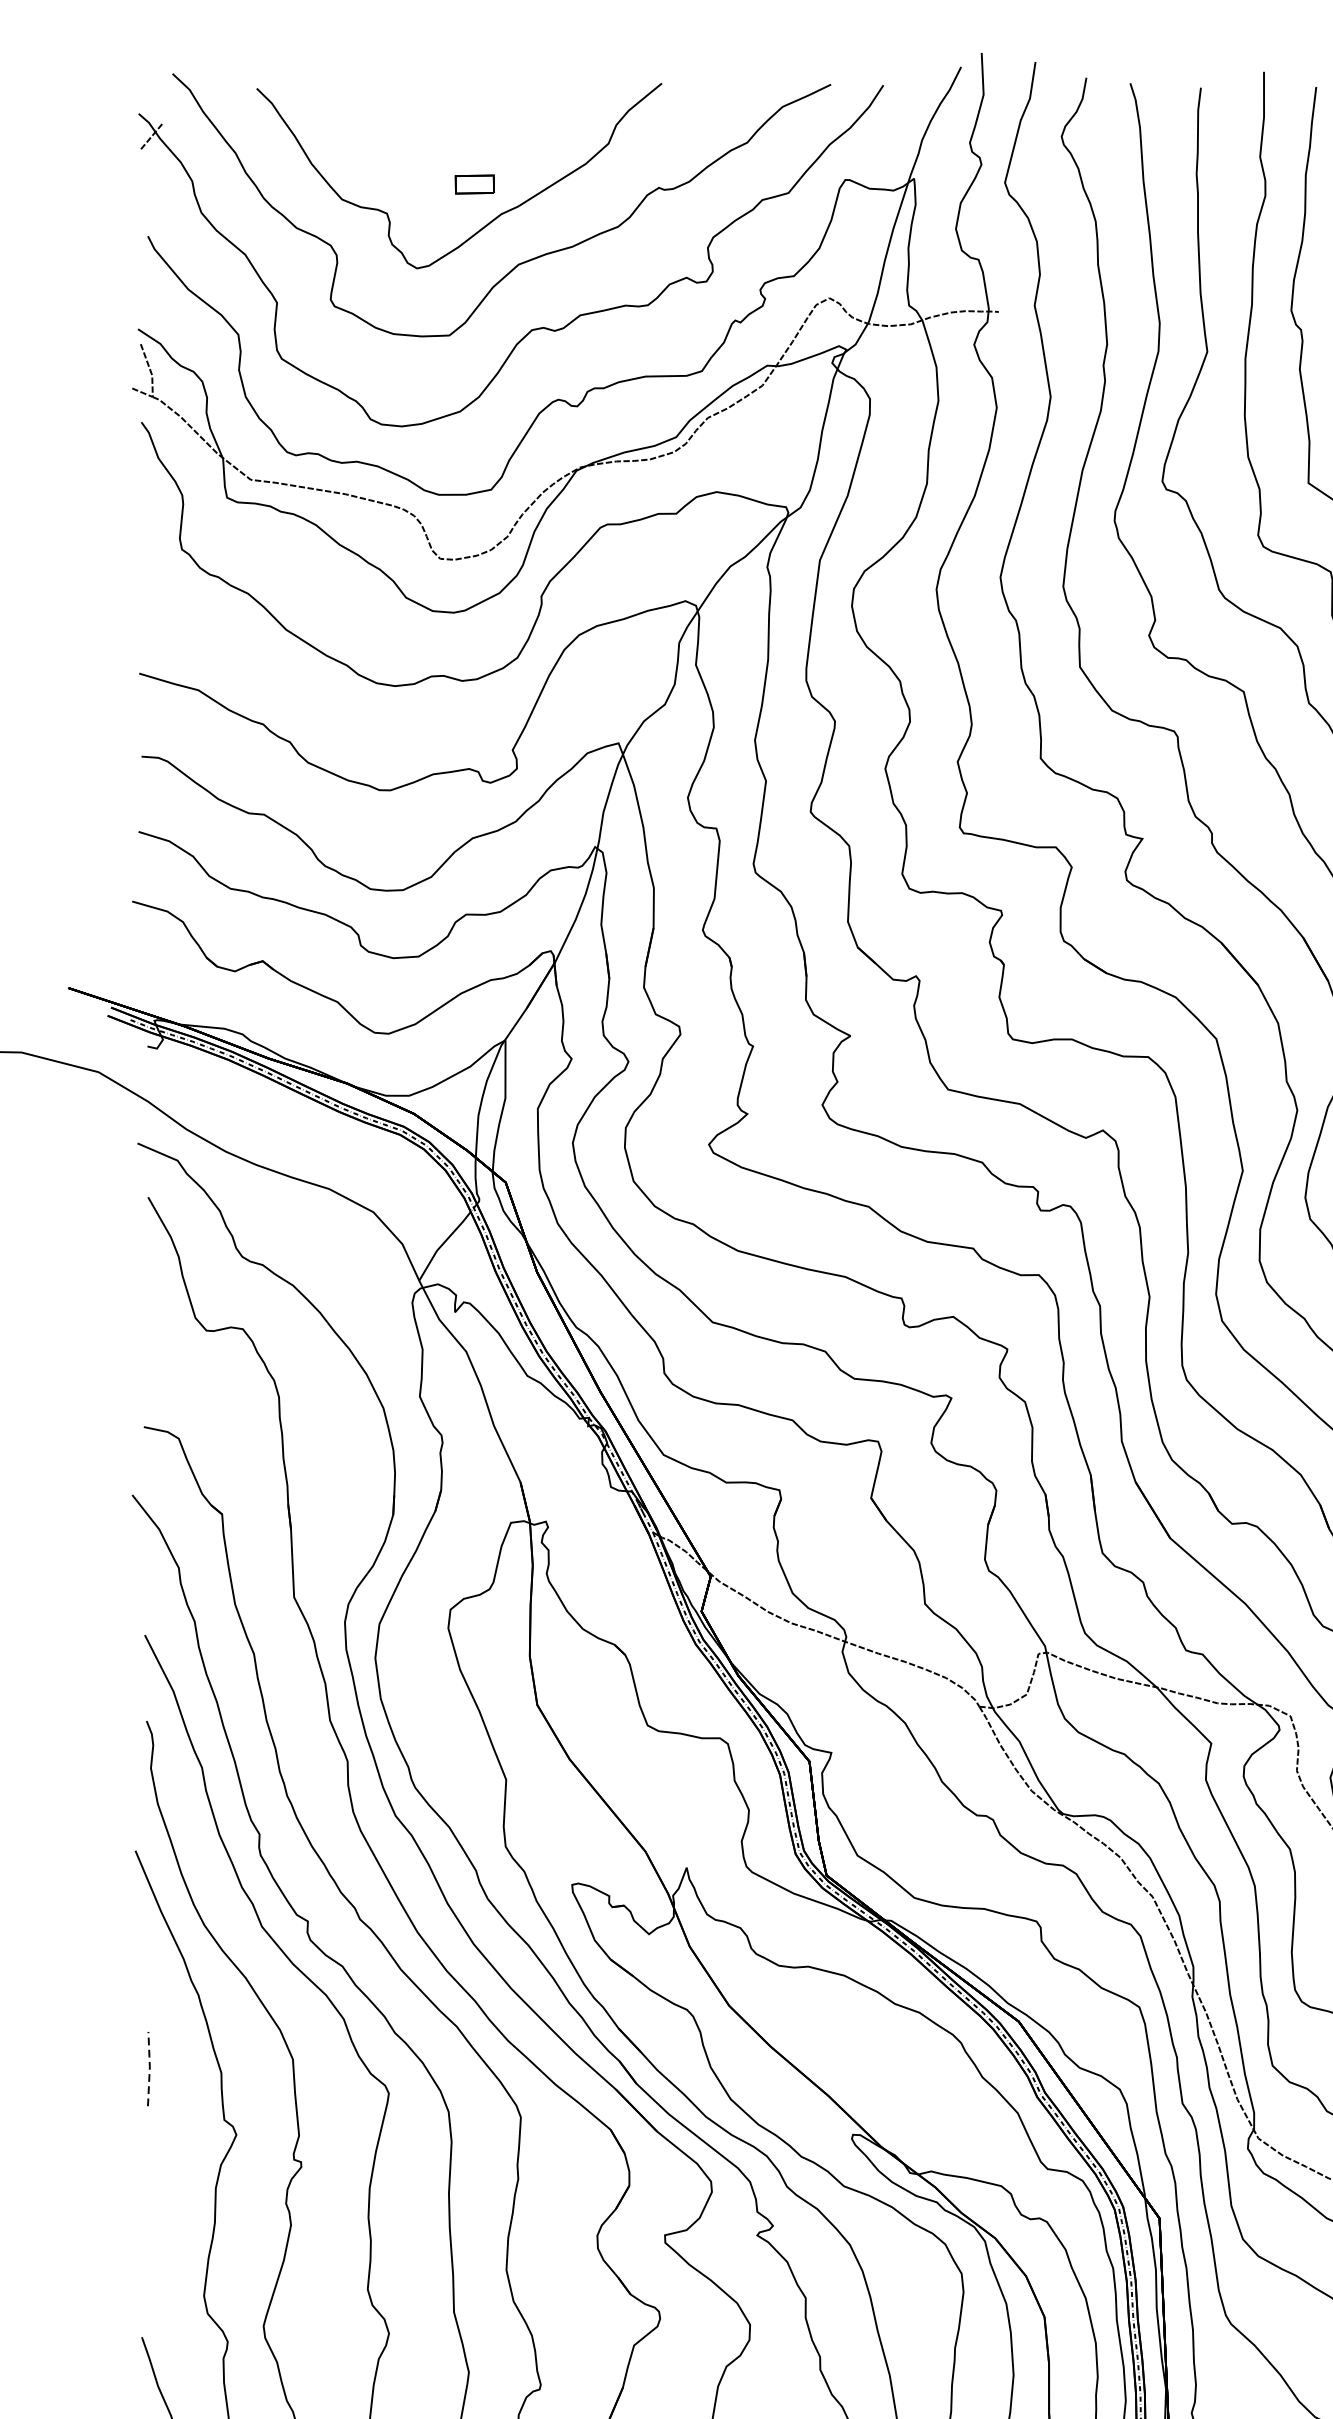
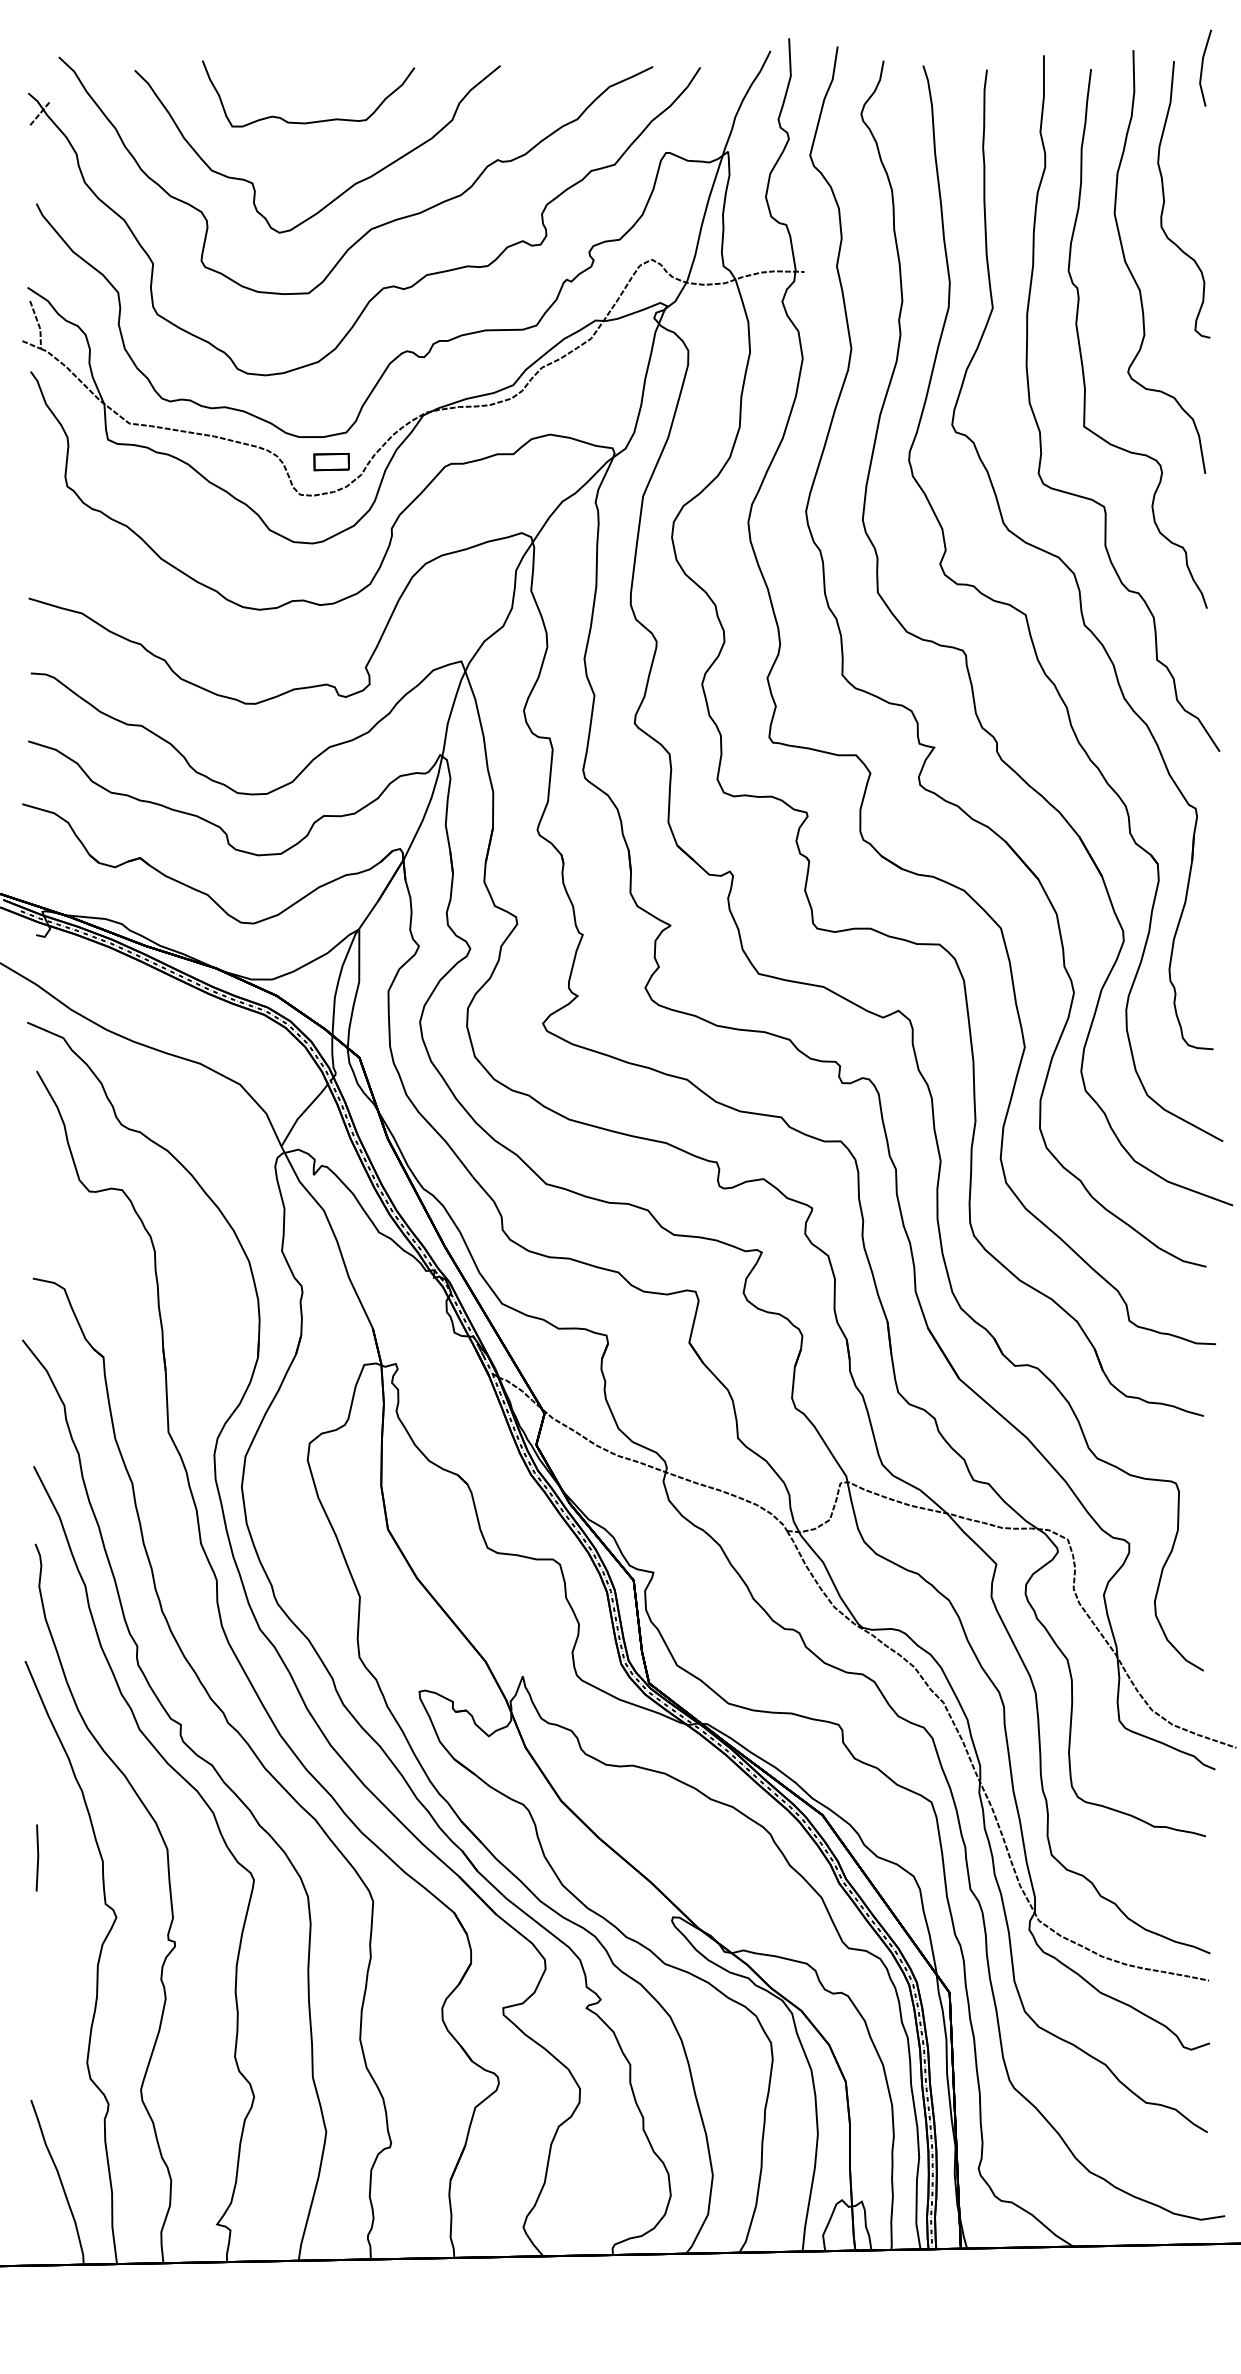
curve: (451, 145) -> (310, 121), added
part: (474, 185) -> (331, 462), moved
line: (150, 2068) -> (38, 1857), dashed -> solid

